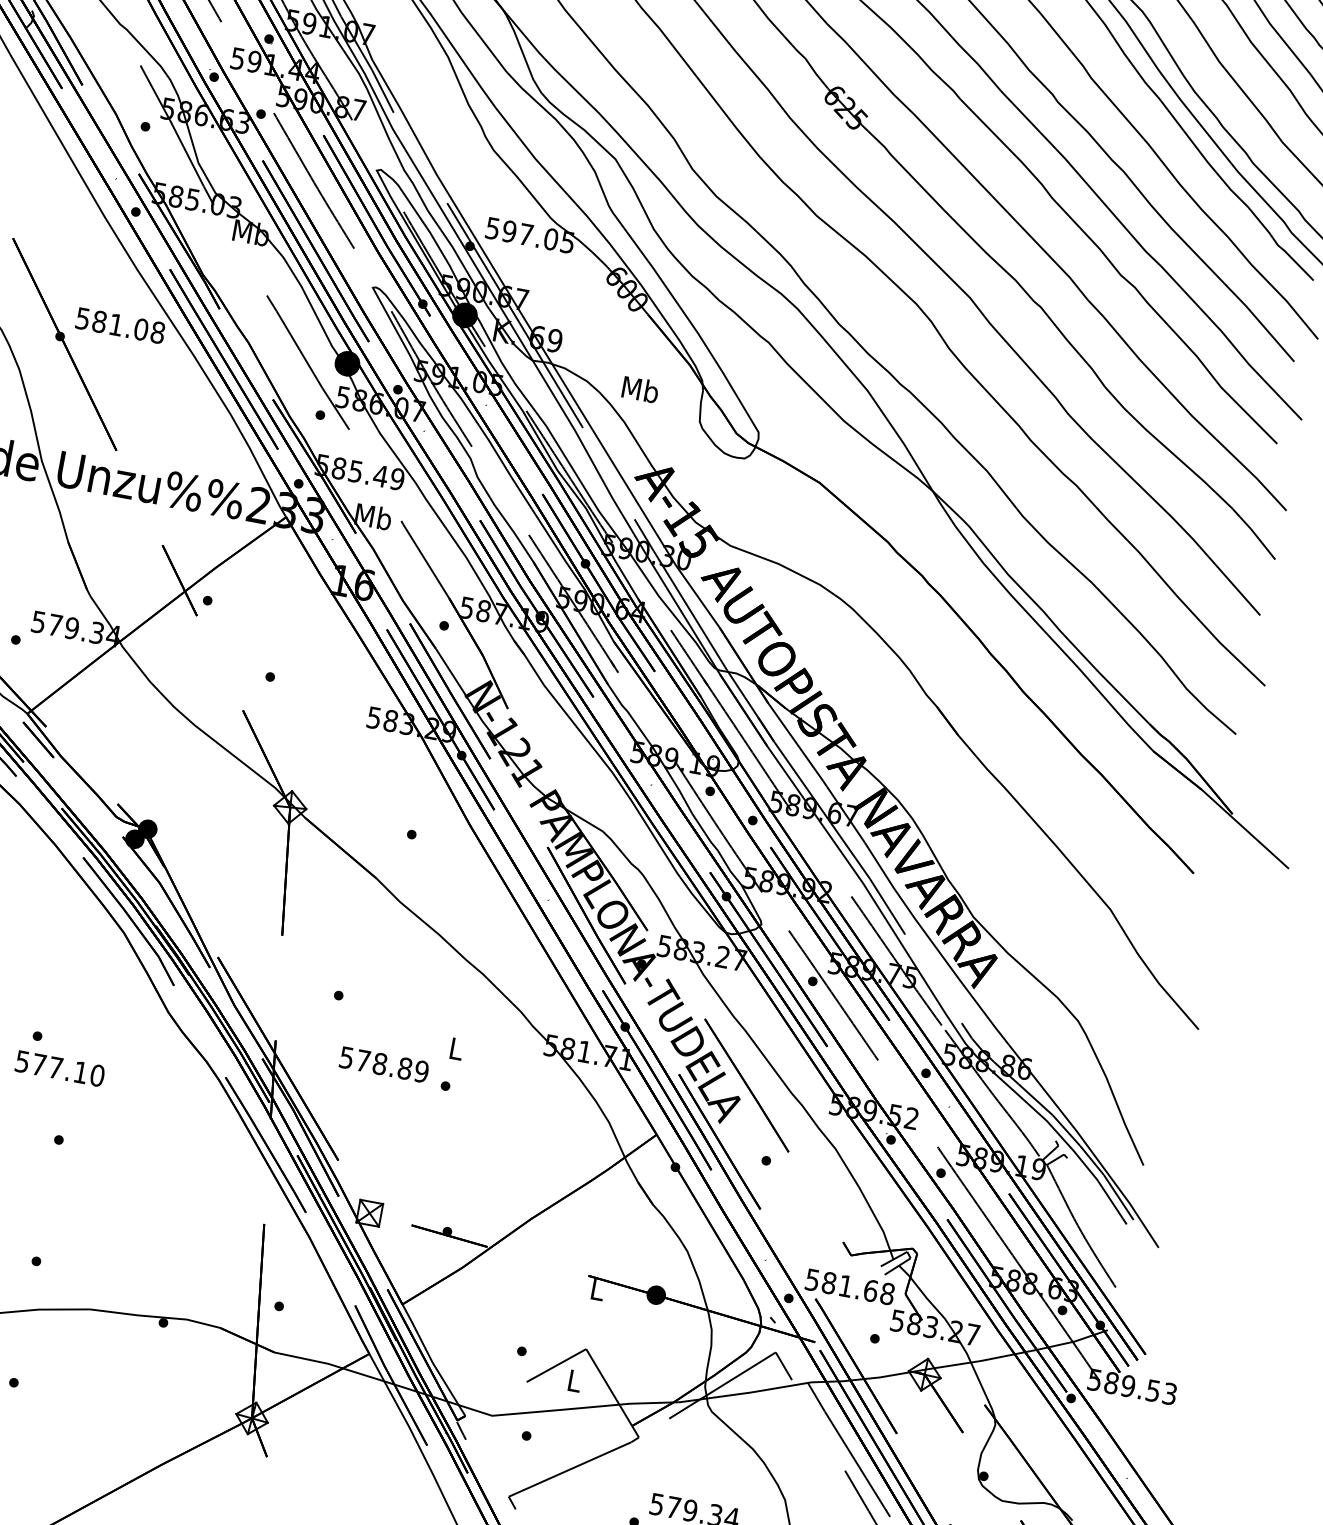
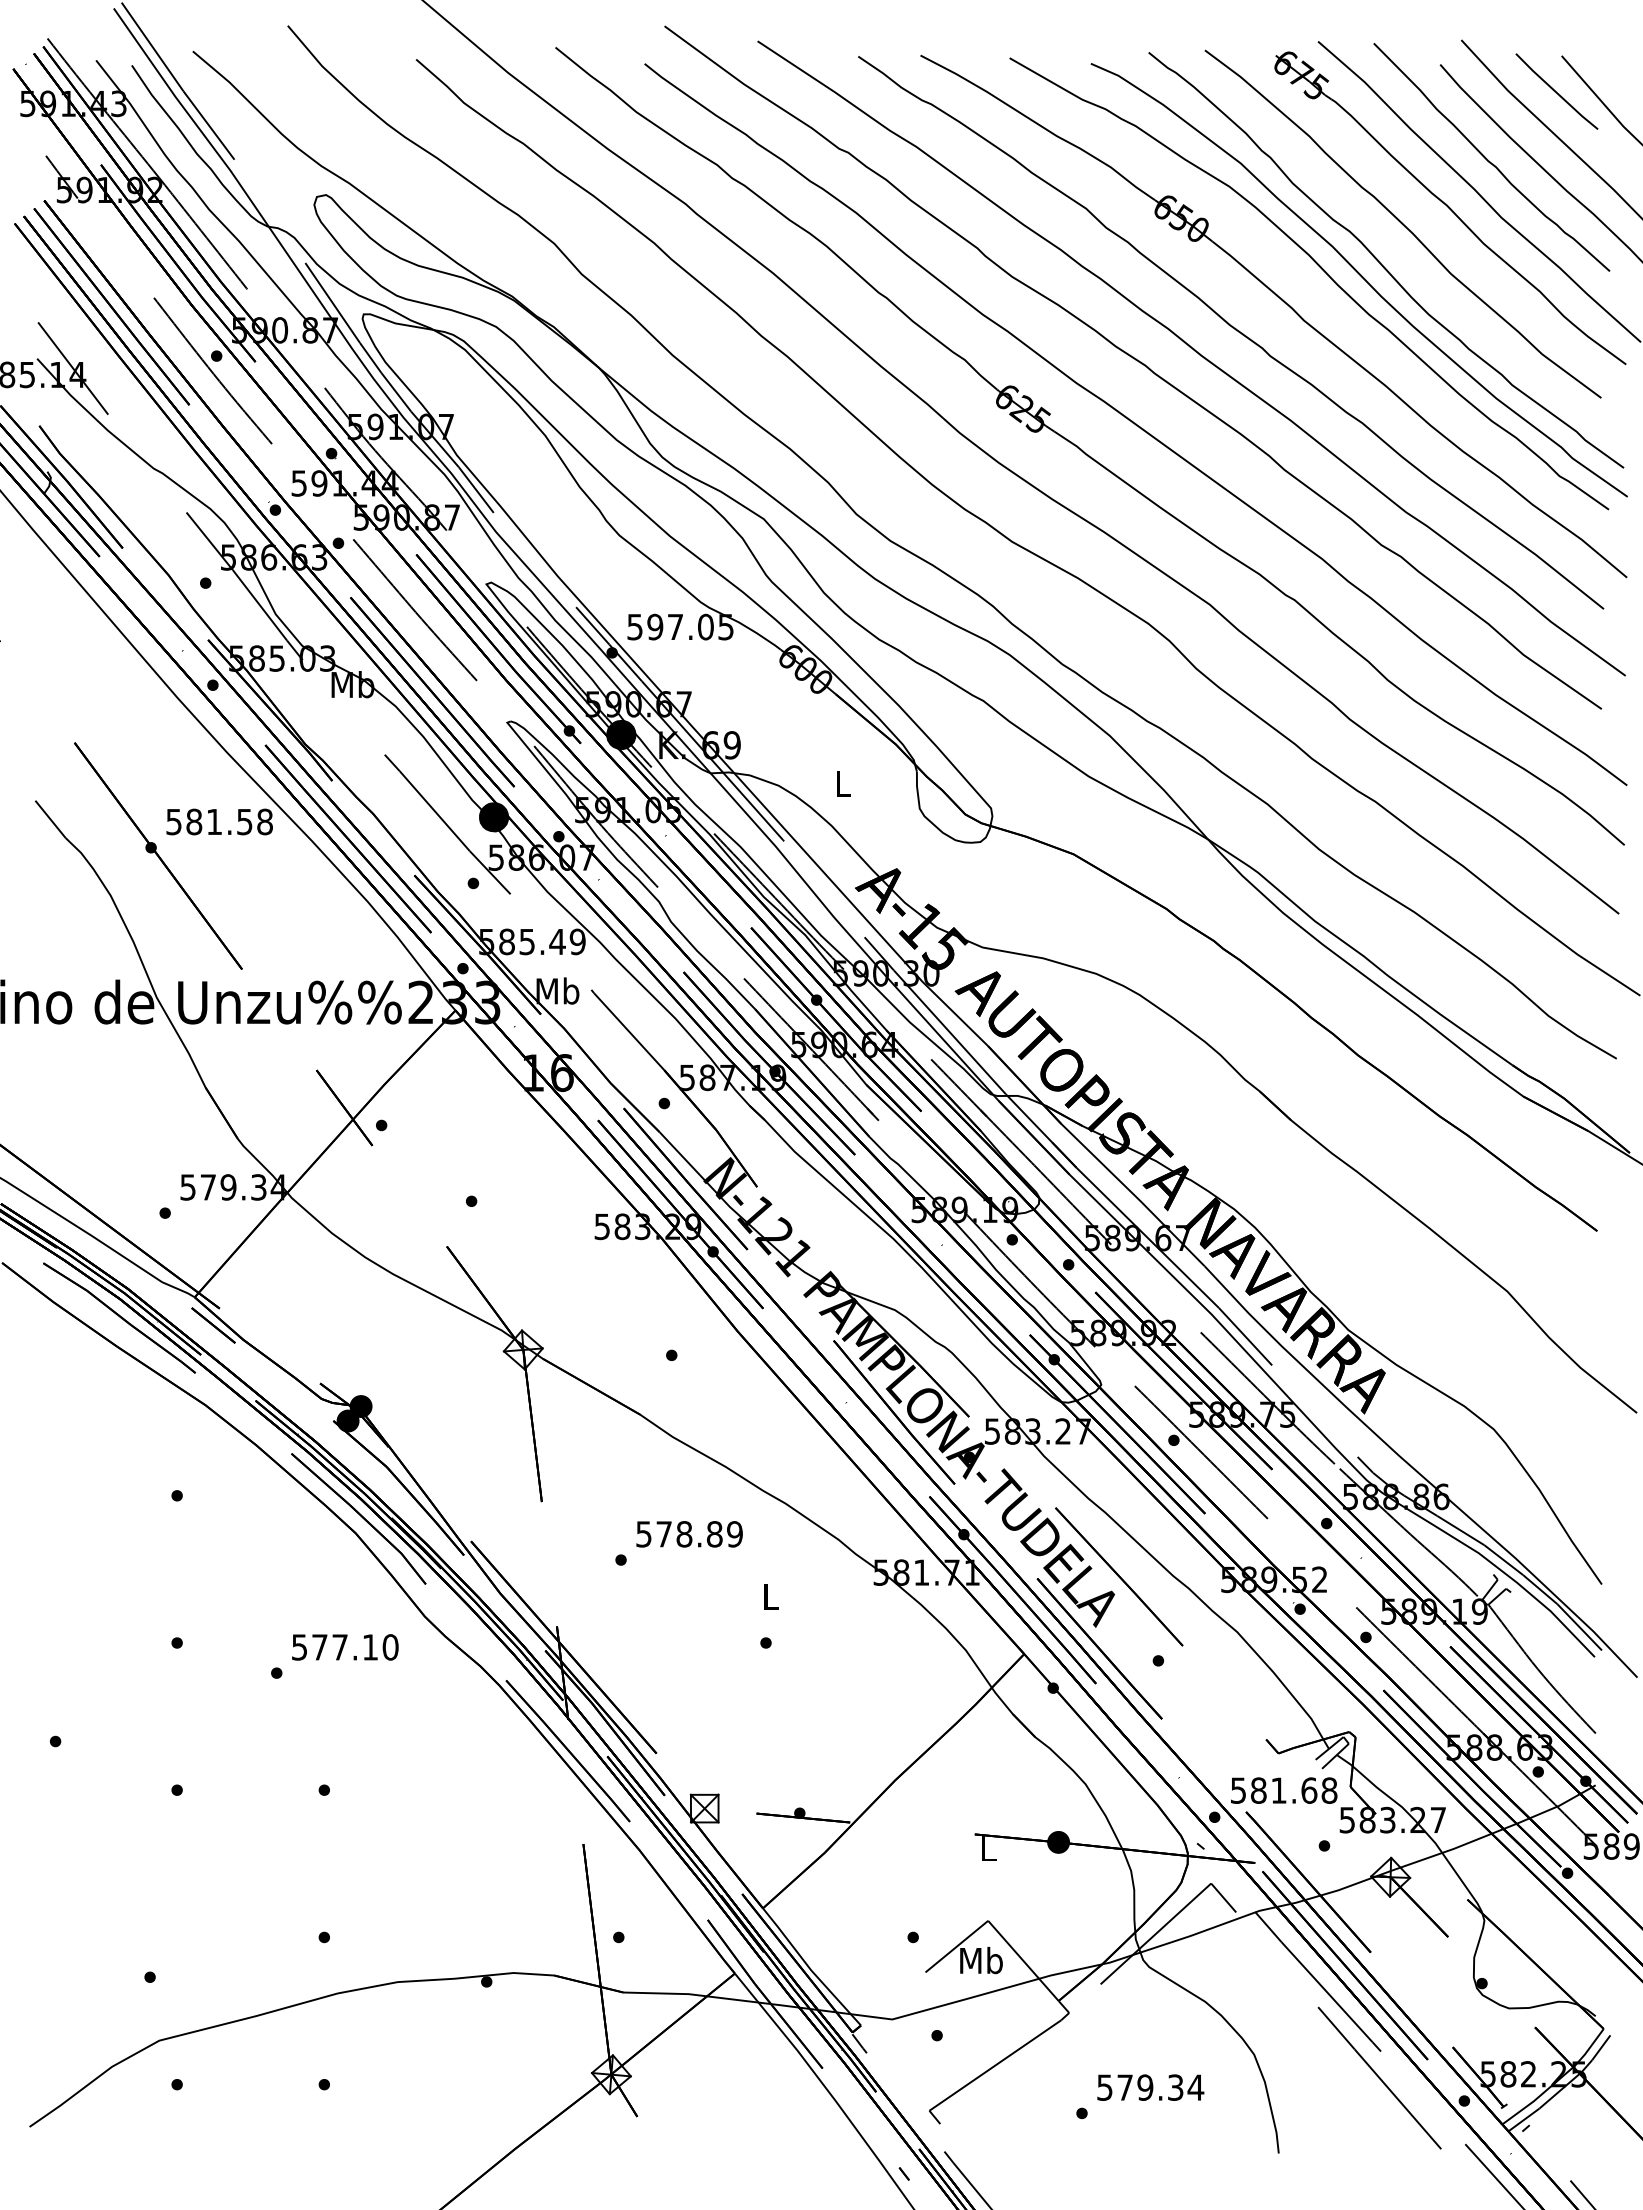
text: (141, 329) -> (244, 821), 581.08 -> 581.58
text: (640, 389) -> (843, 783), Mb -> L
text: (384, 1064) -> (689, 1534), moved
text: (60, 1068) -> (345, 1647), moved
text: (574, 1380) -> (981, 1960), L -> Mb

